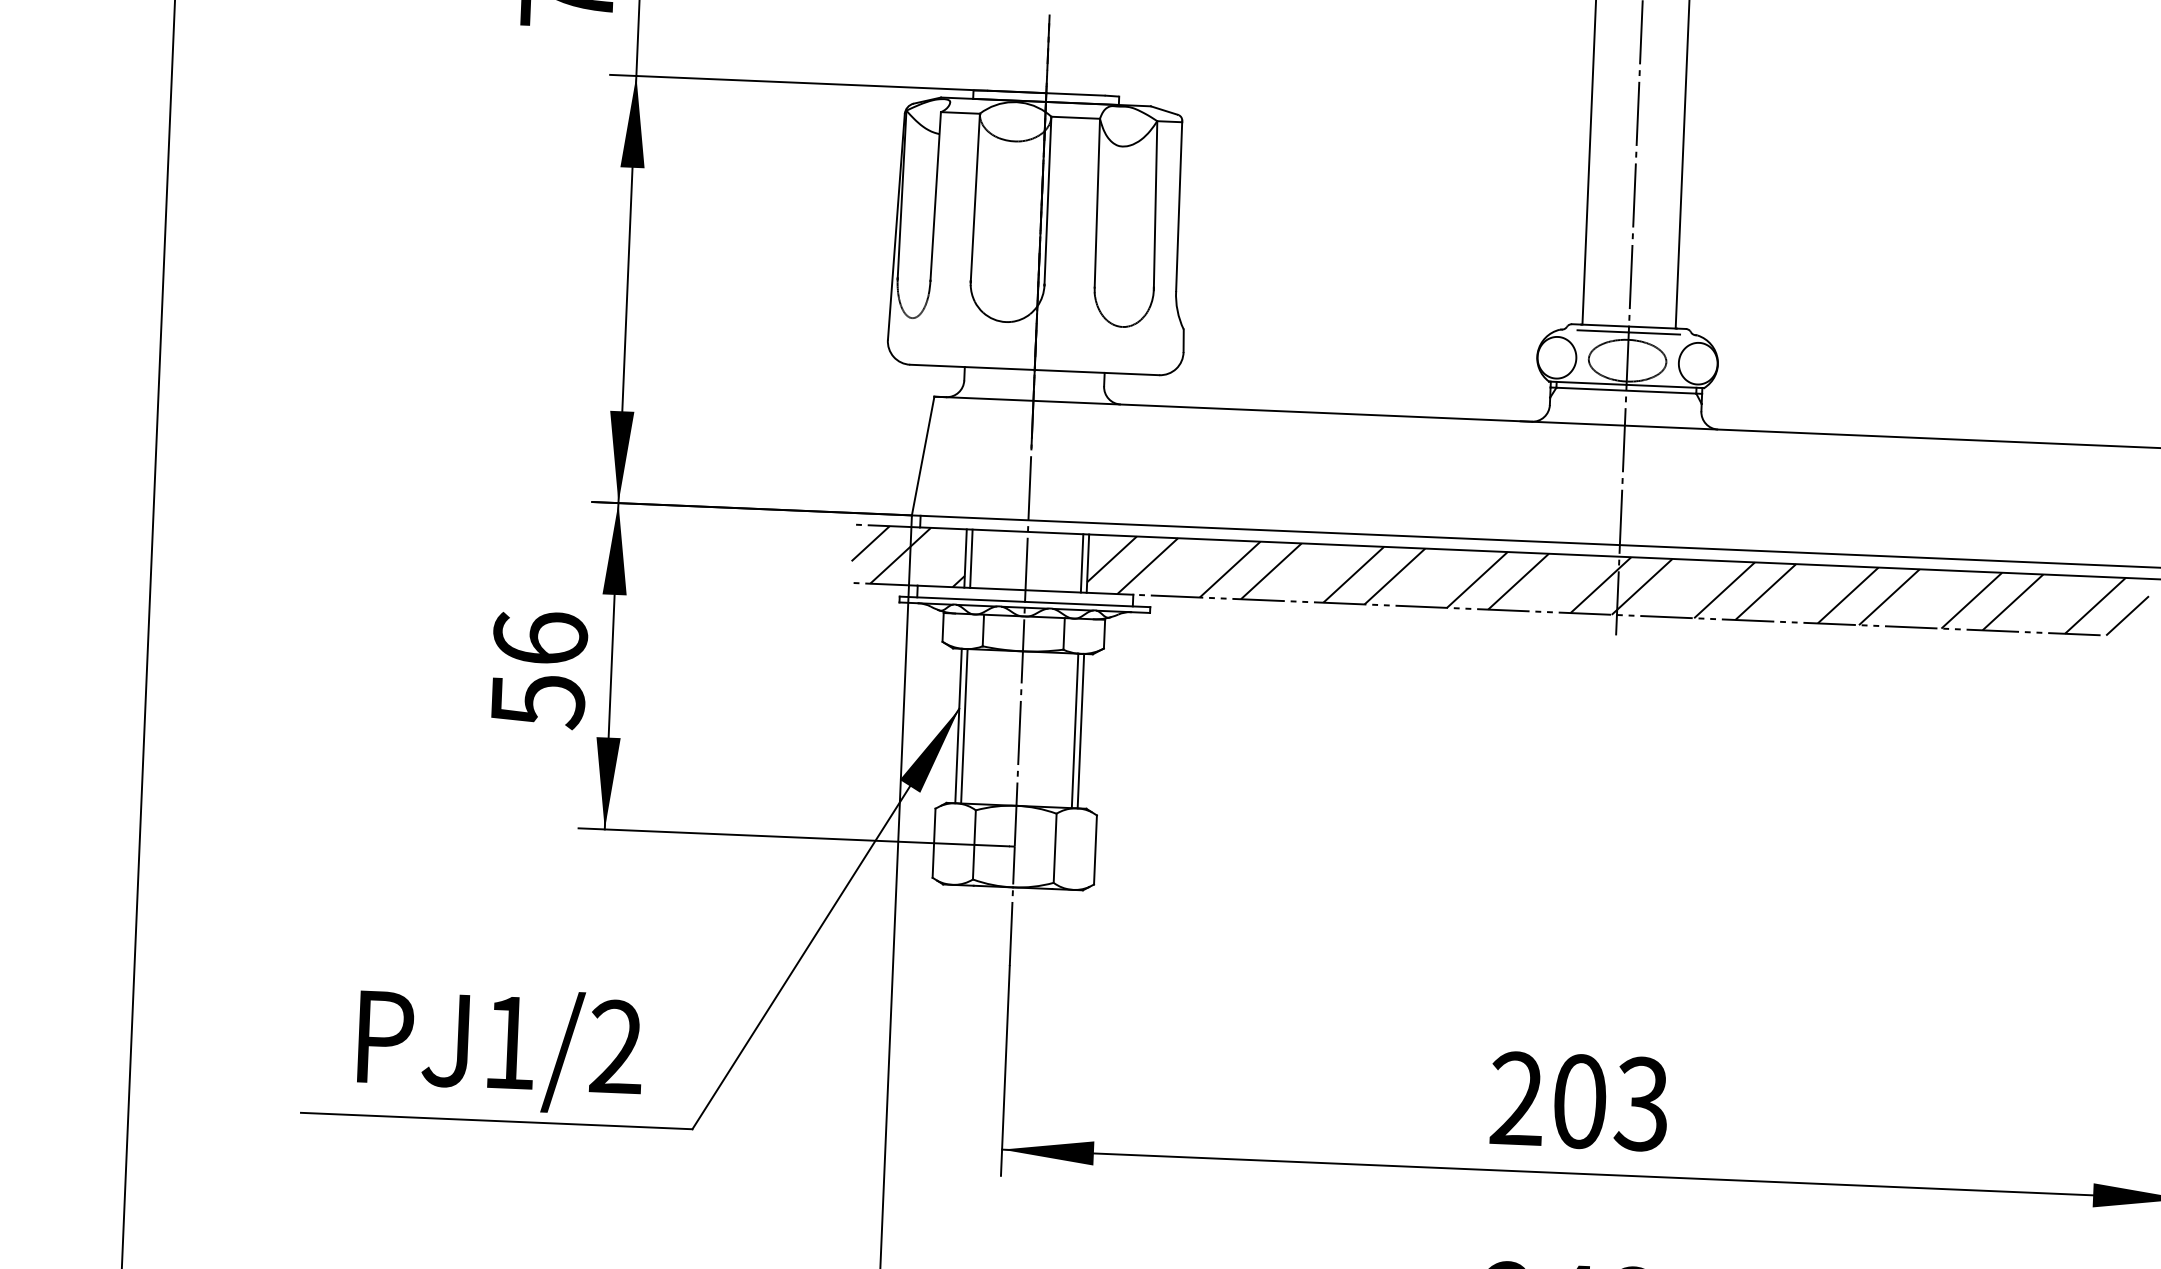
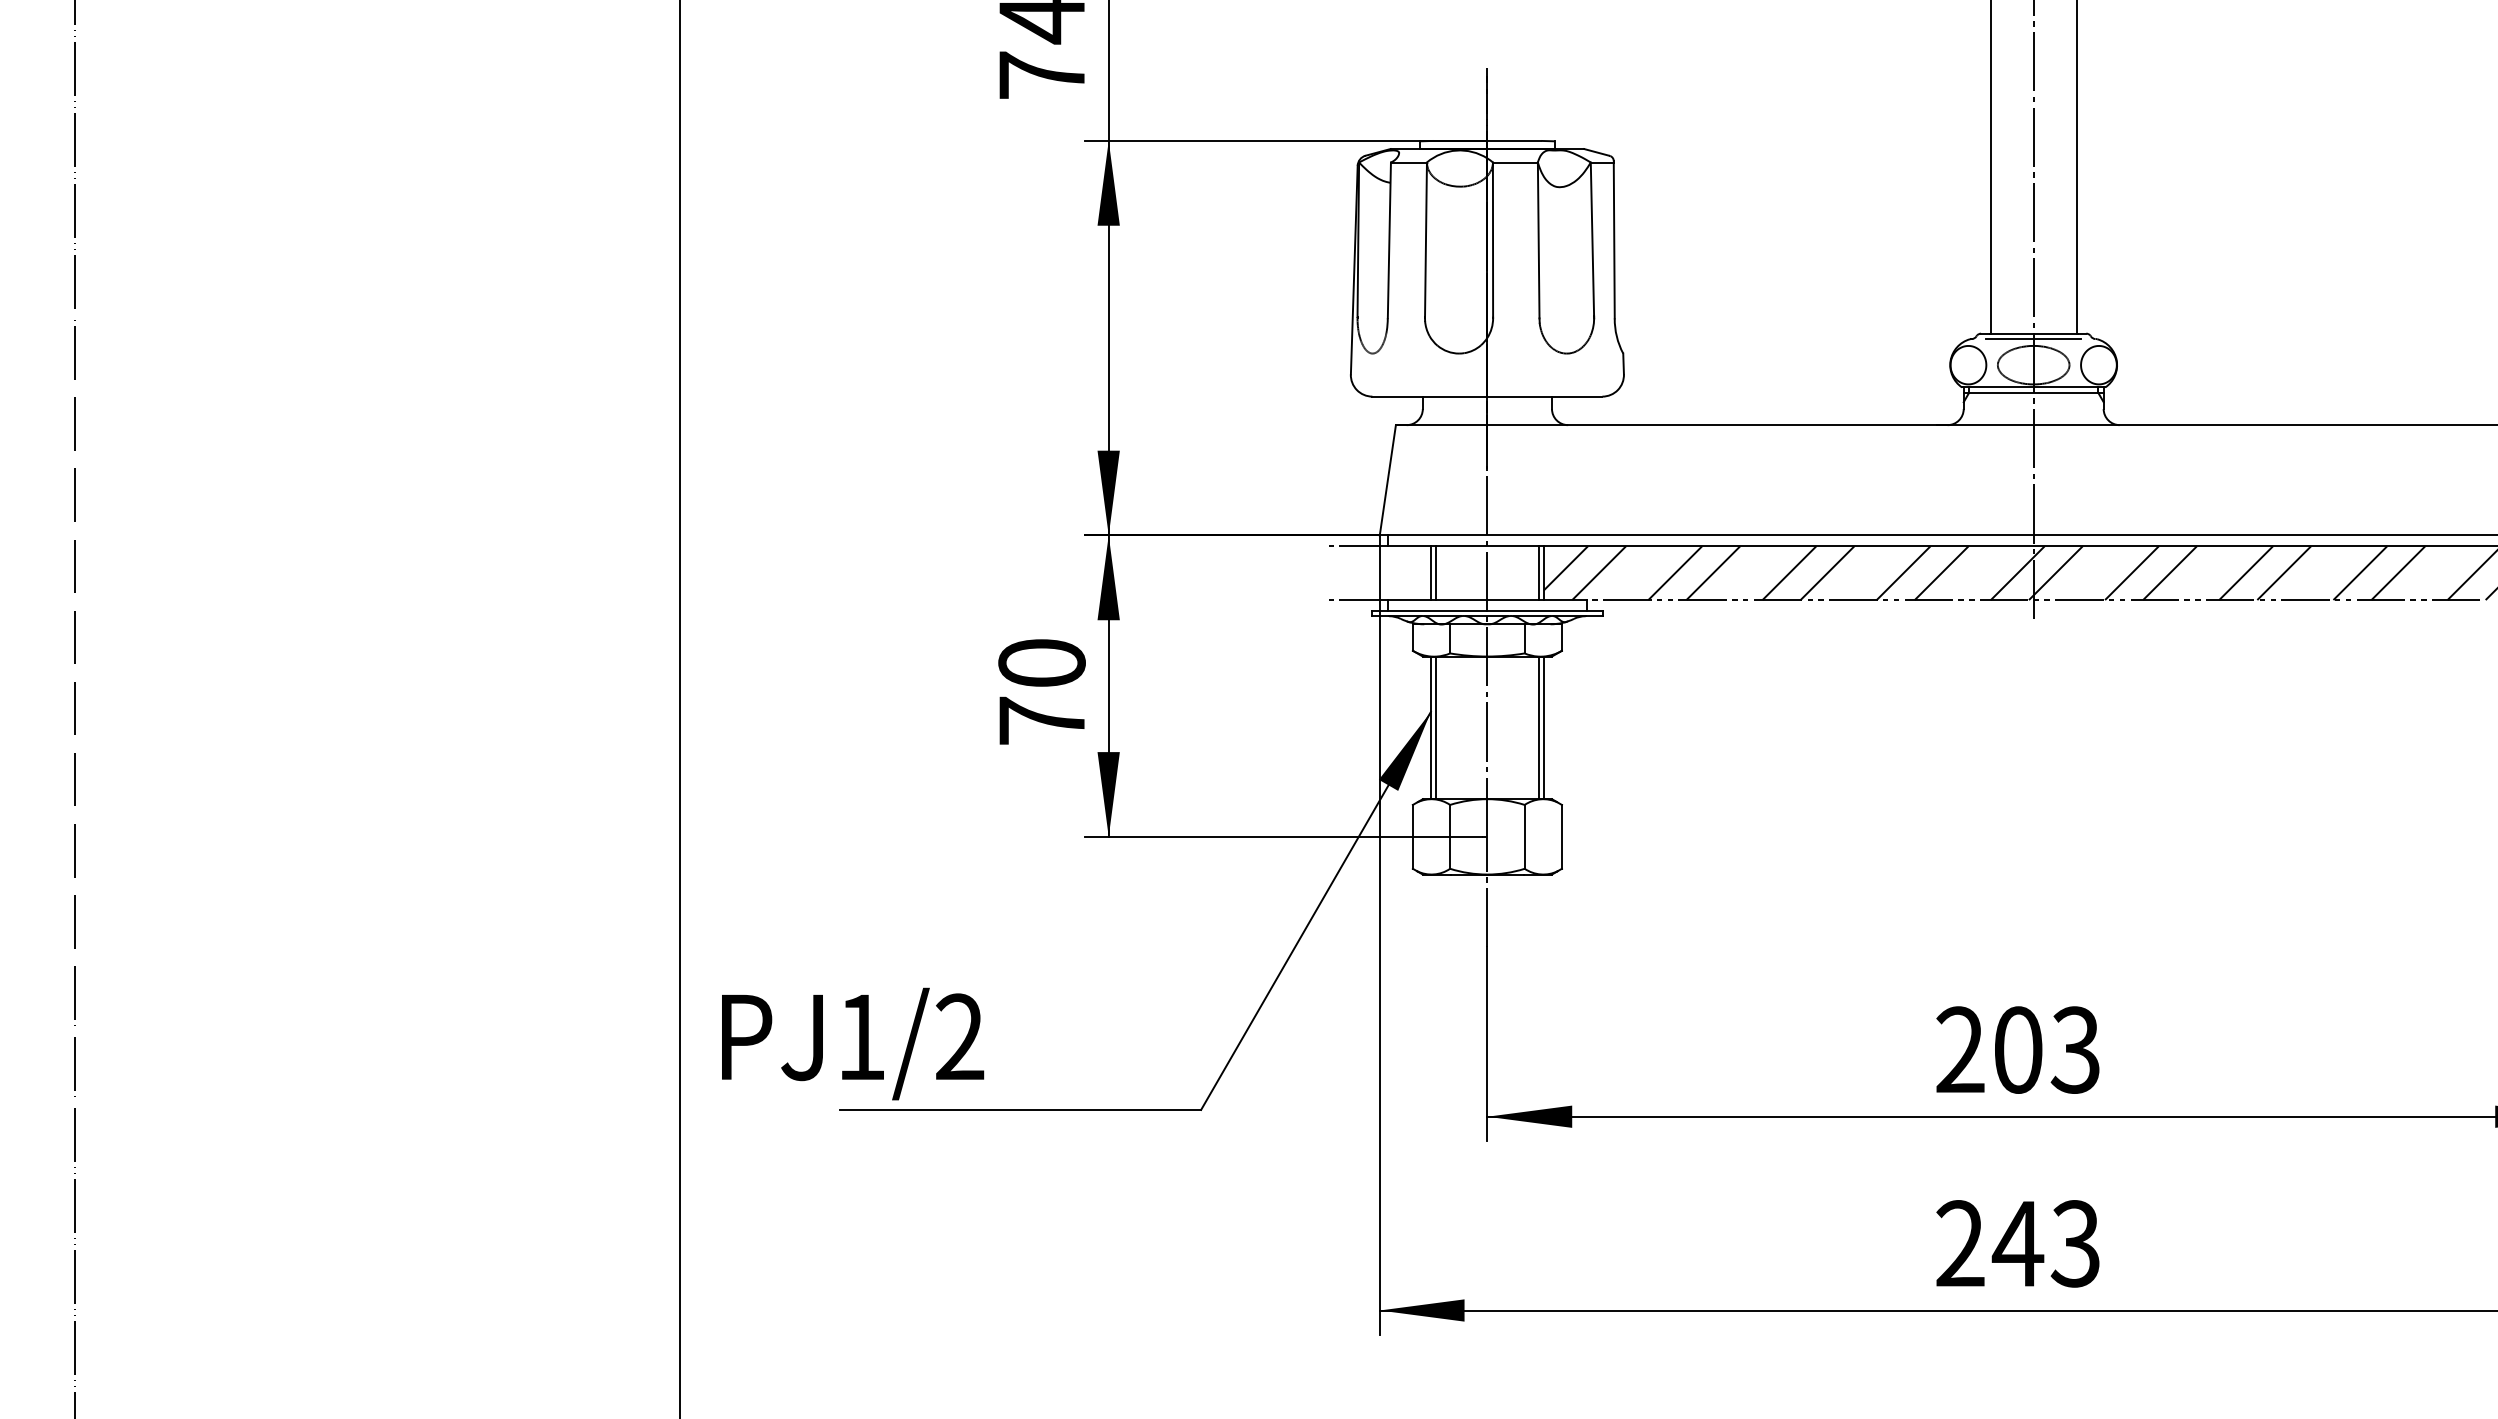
hatch: (907, 556) -> (1377, 573), removed
text: (538, 670) -> (1041, 692), 56 -> 70
text: (500, 1049) -> (853, 1043), moved

